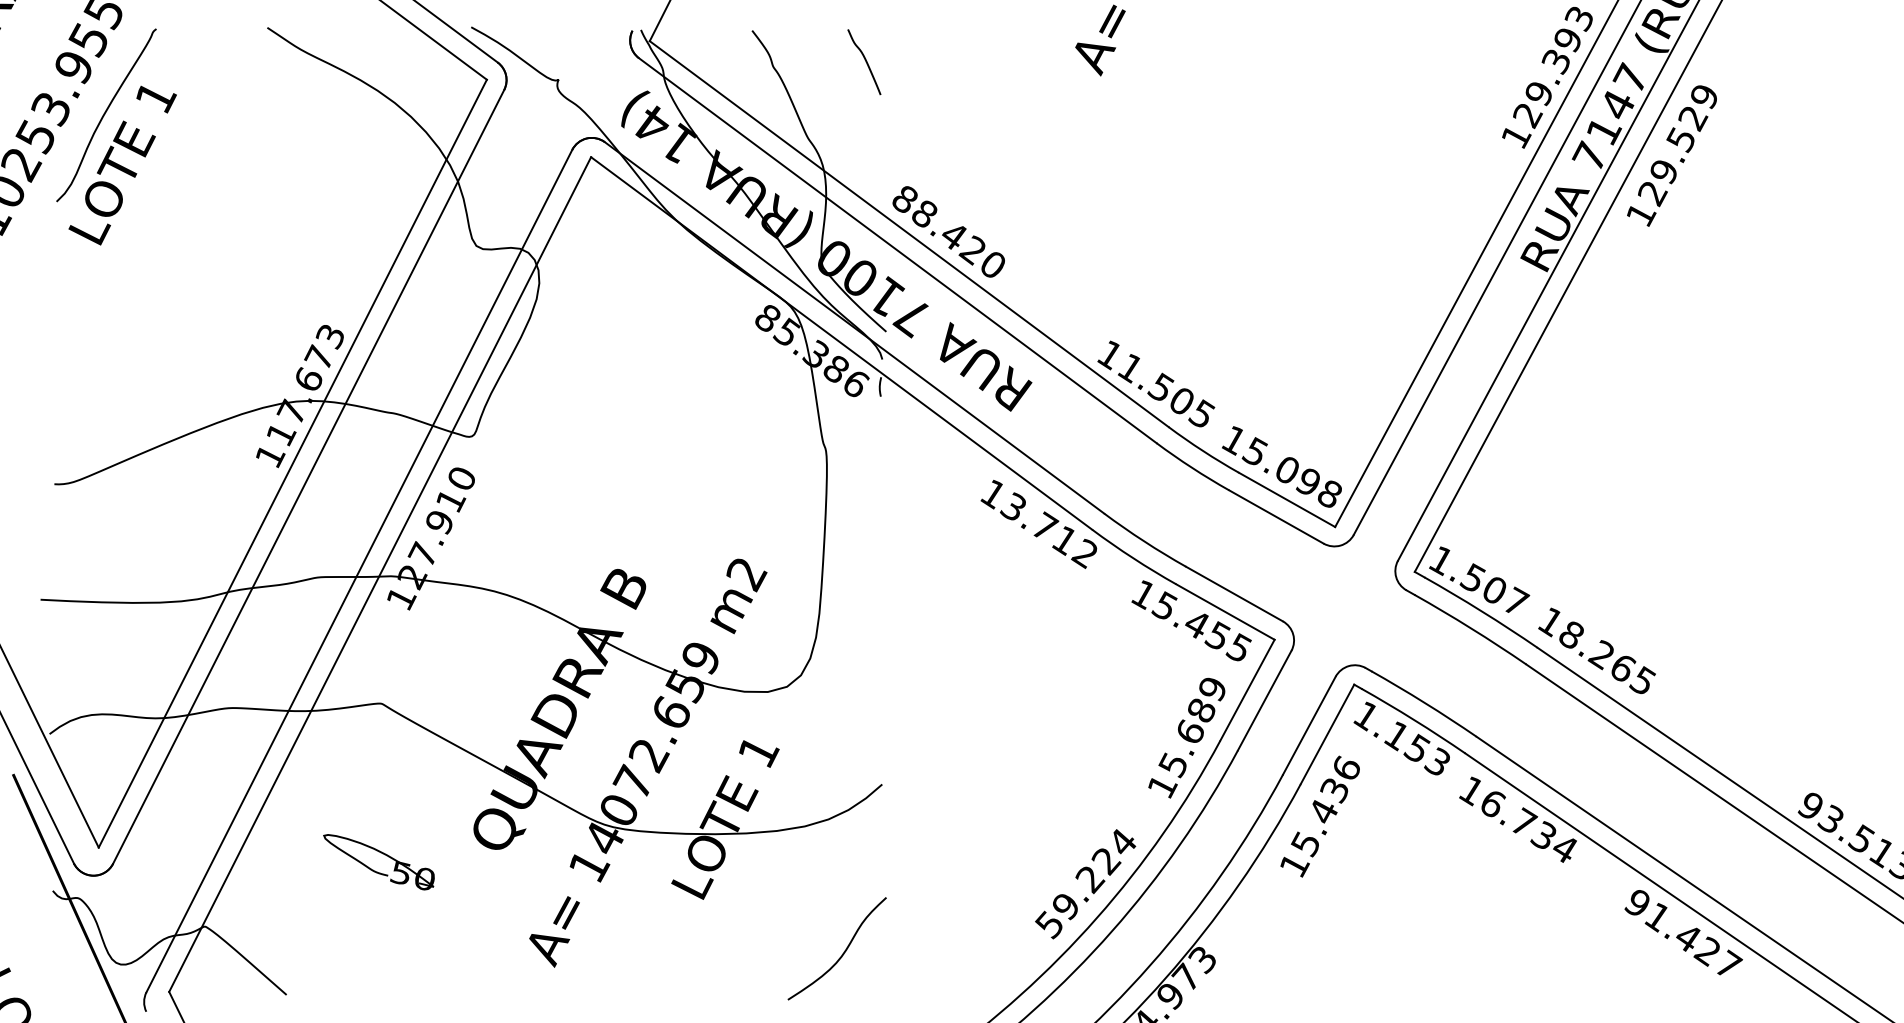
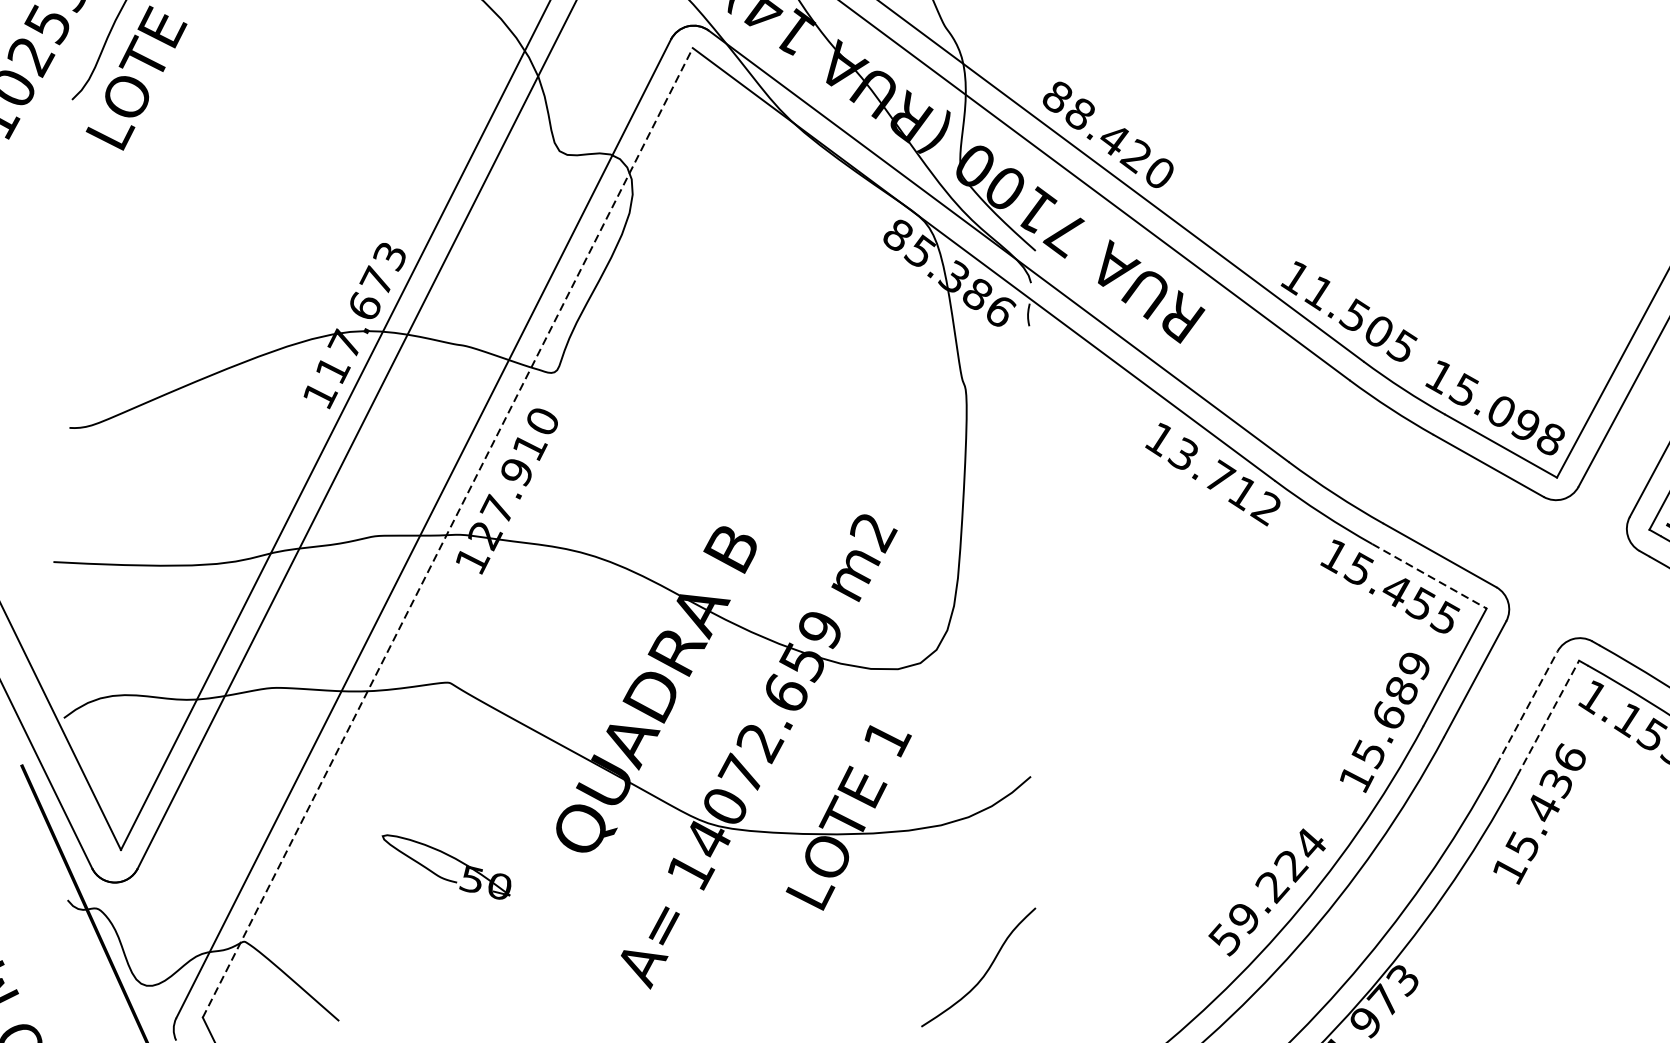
line: (380, 574) -> (448, 532), solid -> dashed
line: (1225, 612) -> (1429, 576), solid -> dashed
line: (1309, 725) -> (1527, 708), solid -> dashed
line: (1327, 733) -> (1548, 717), solid -> dashed

